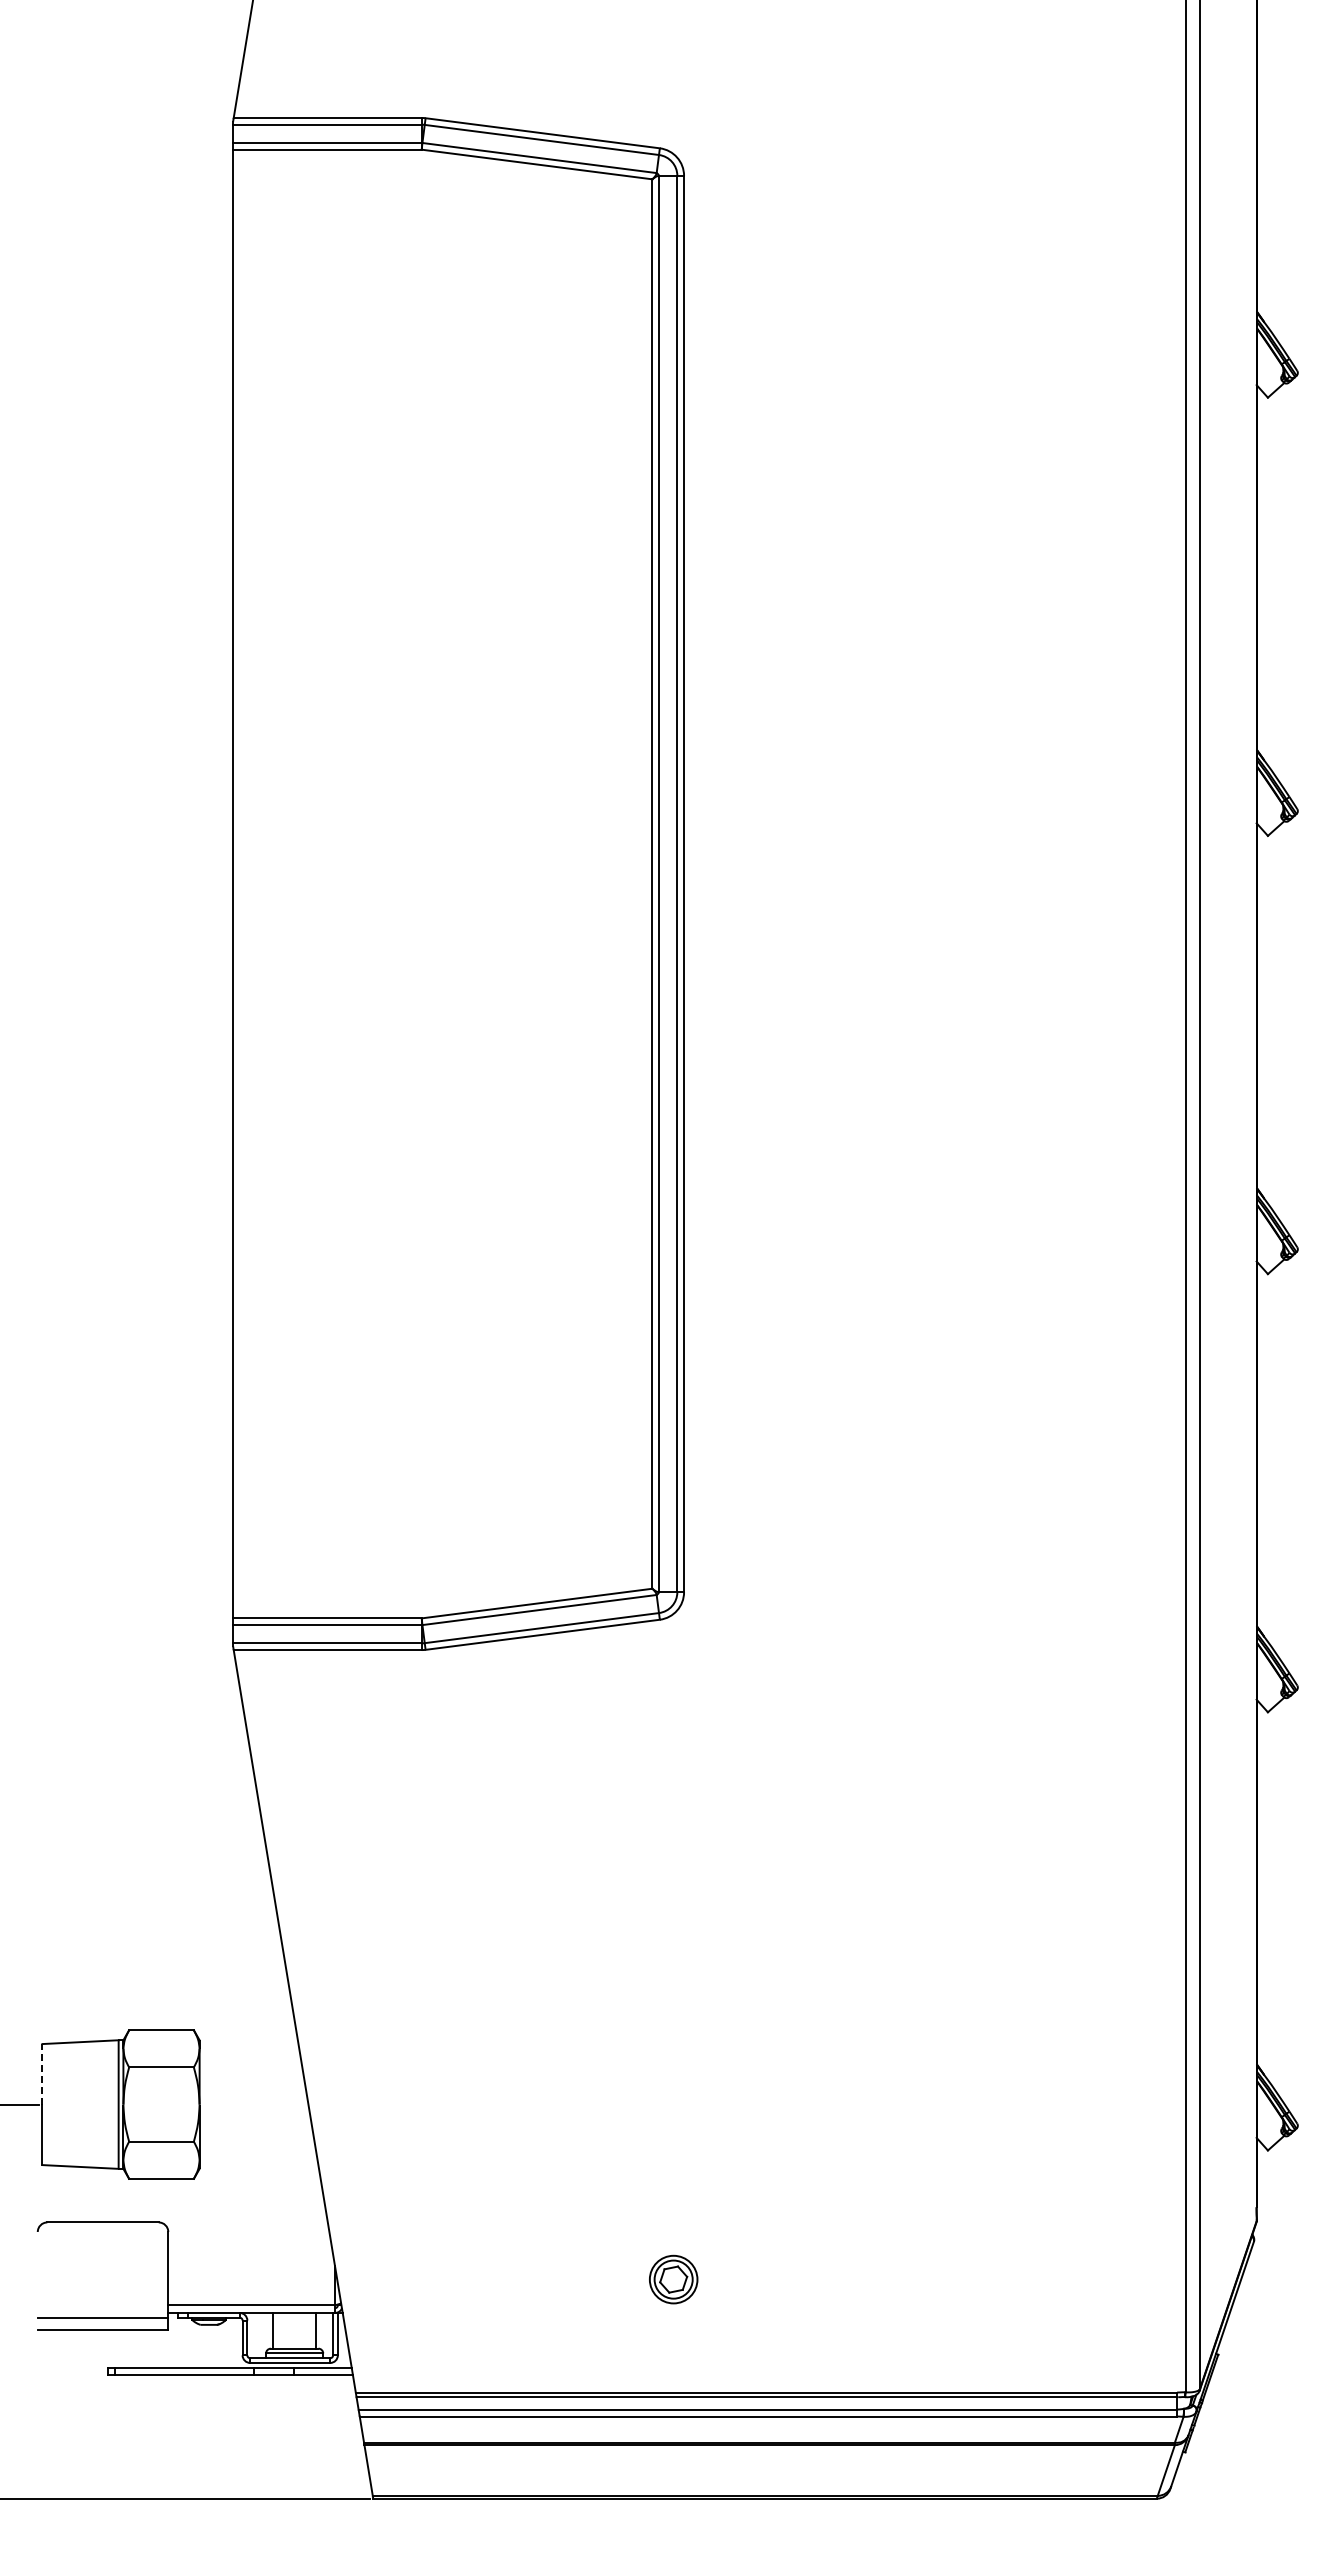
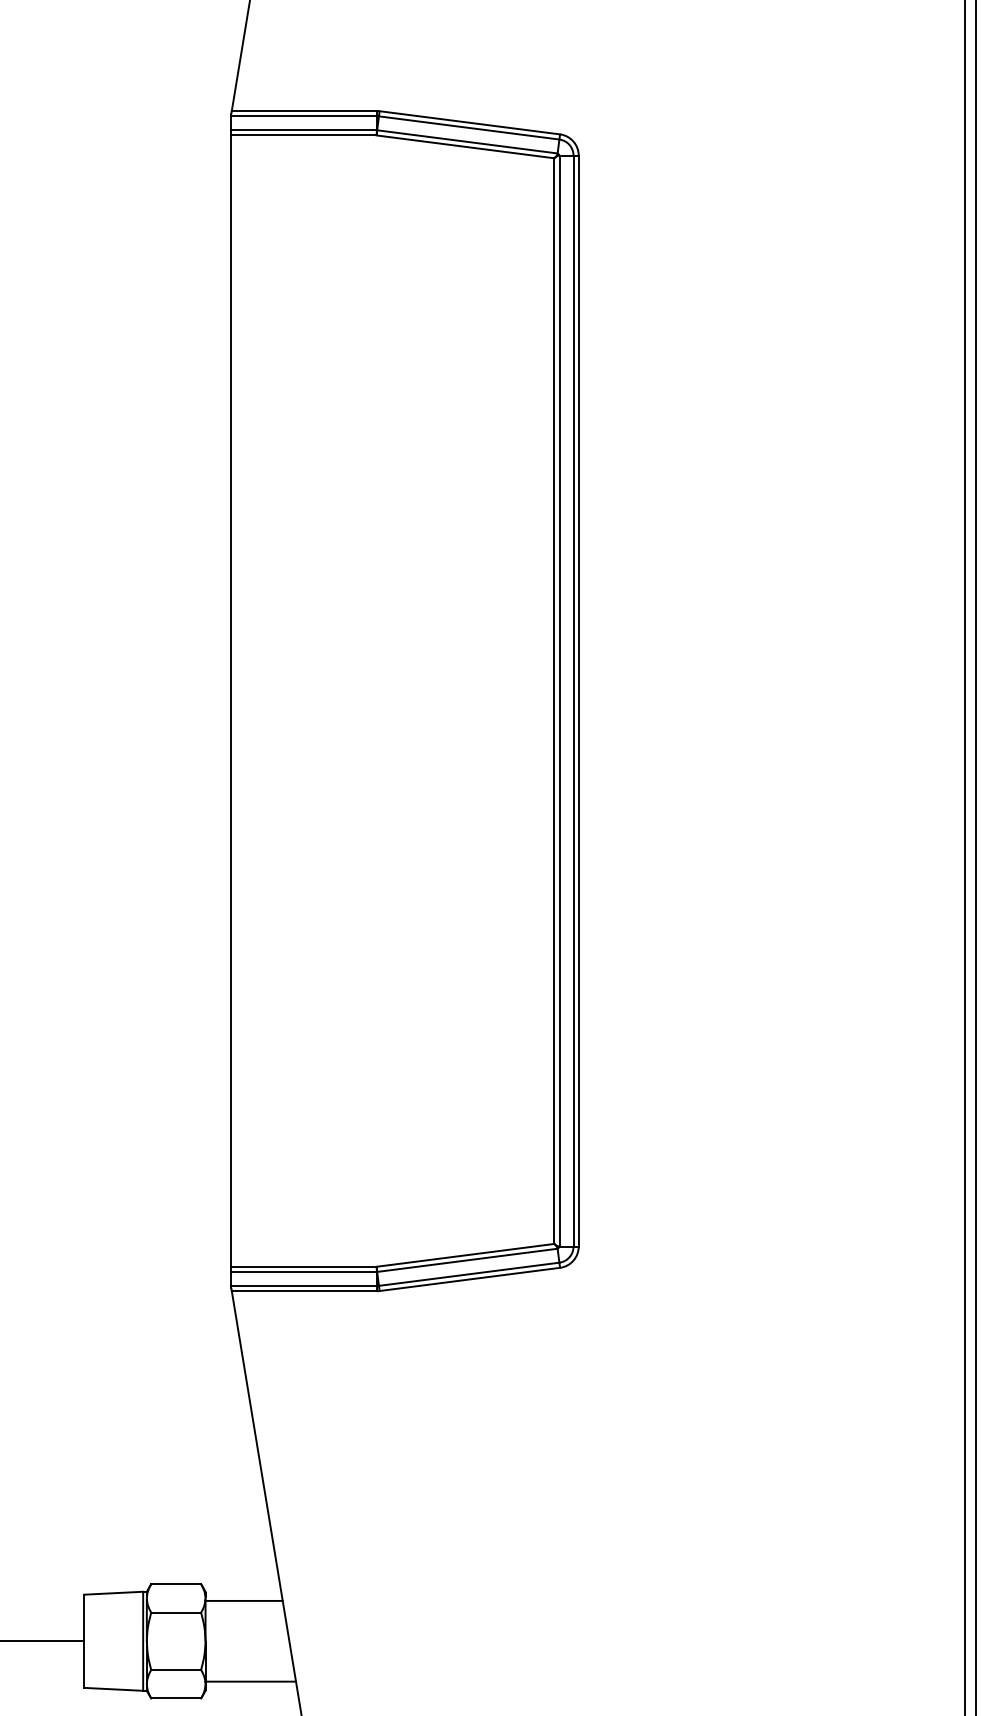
line: (249, 2052) -> (243, 1601), added
line: (42, 2073) -> (84, 1617), dashed -> solid
line: (258, 2156) -> (250, 1681), added

